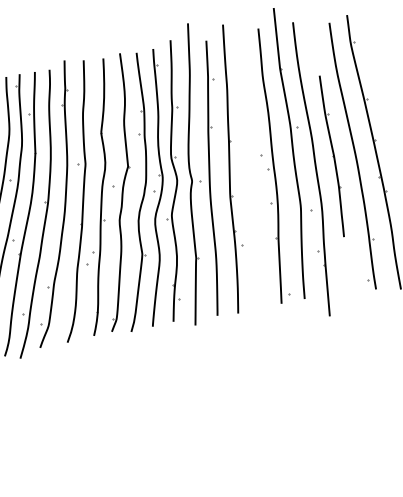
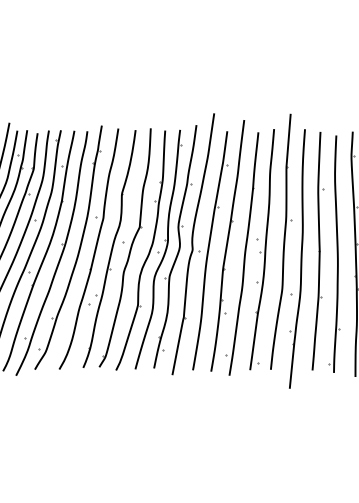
part: (332, 155) -> (317, 250), size x1.67
part: (248, 174) -> (242, 253), added

